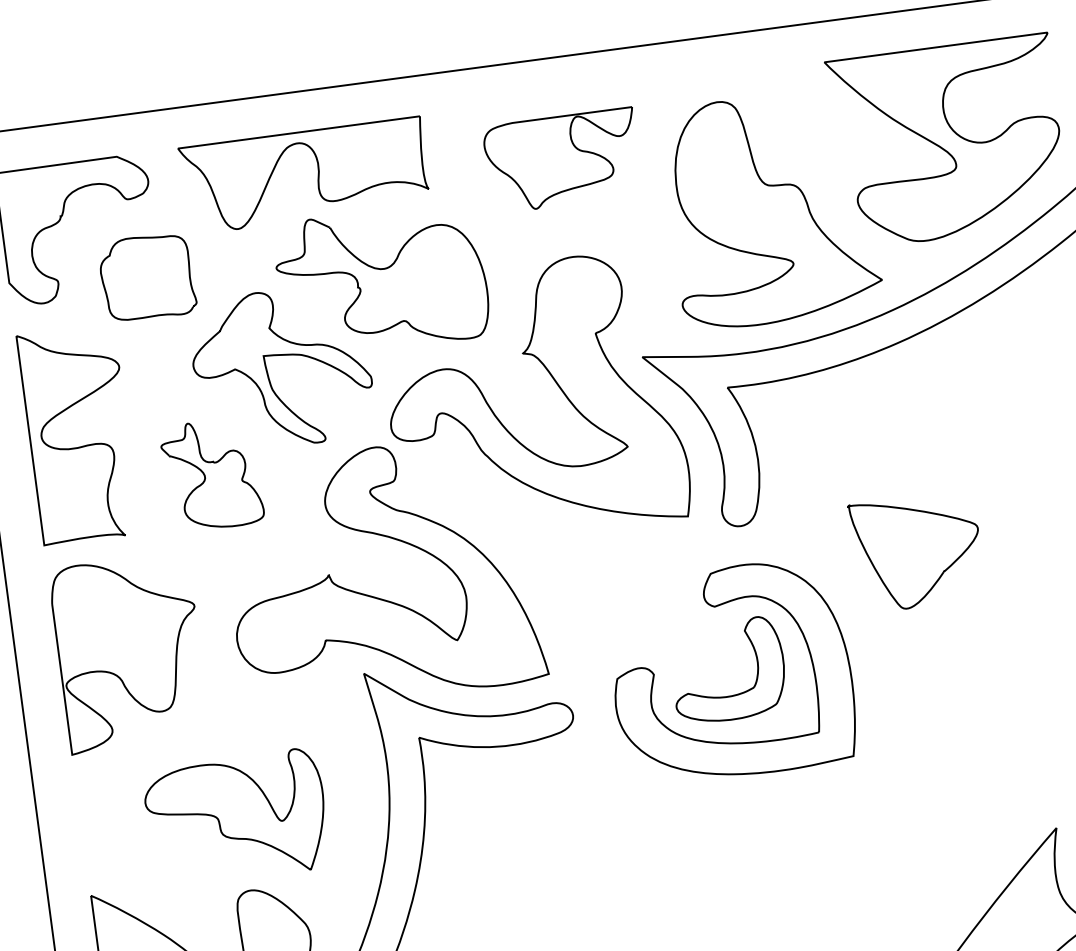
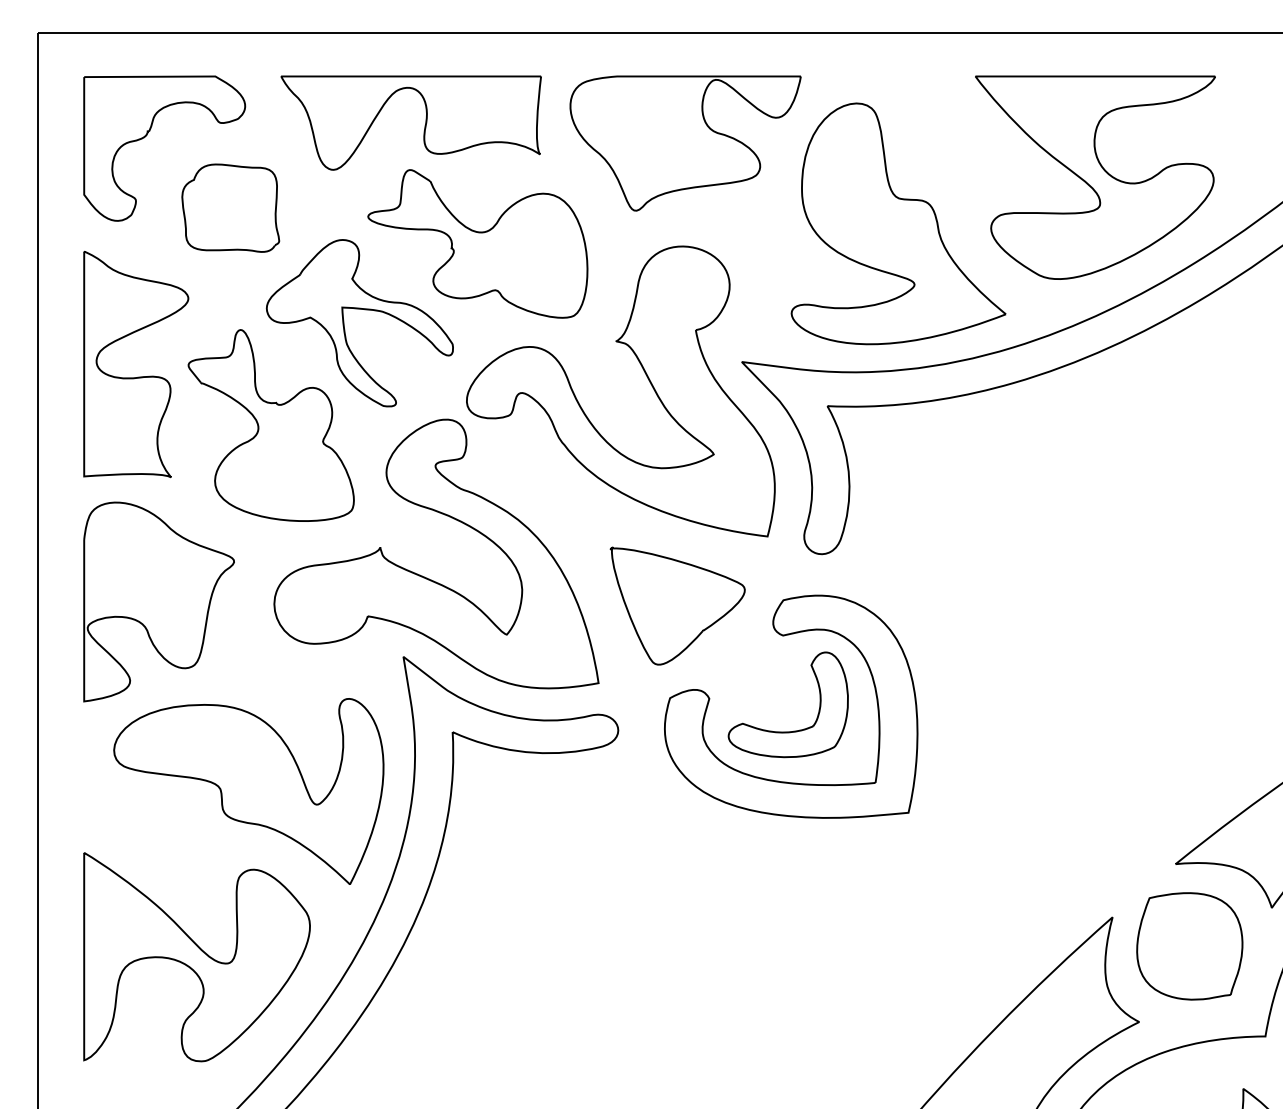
part: (562, 160) -> (685, 143), size x1.43
part: (211, 474) -> (270, 425), size x1.67
part: (917, 551) -> (677, 605), moved
part: (236, 818) -> (248, 791), size x1.43

